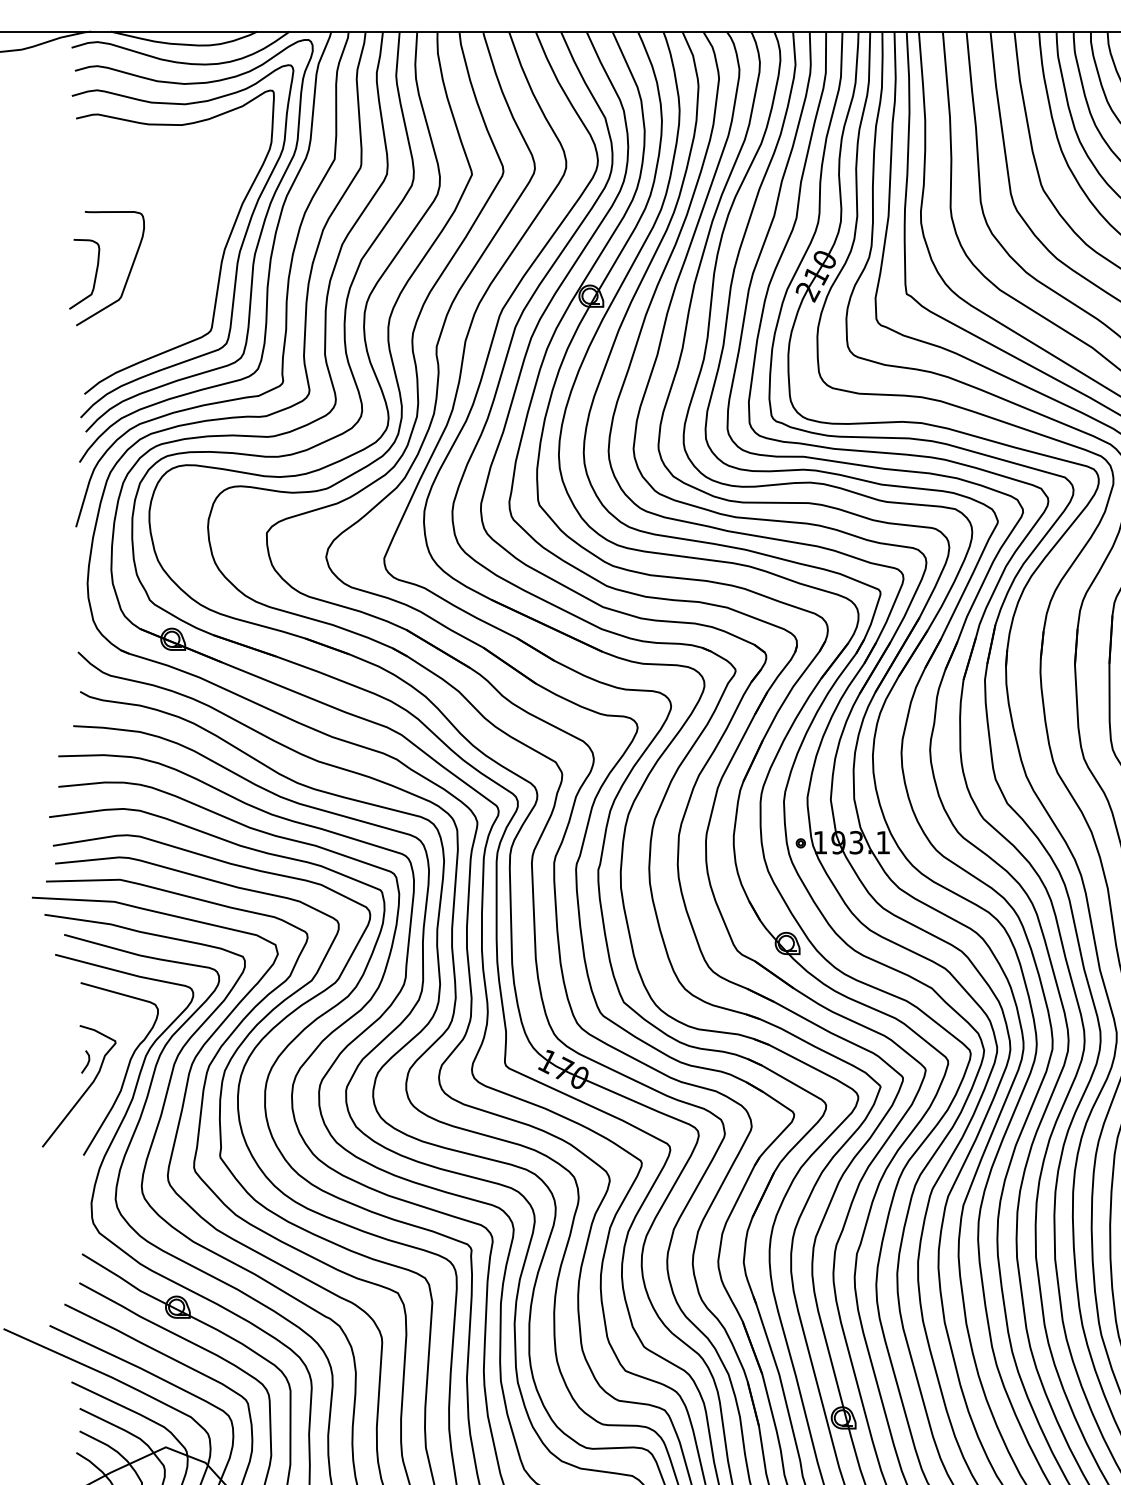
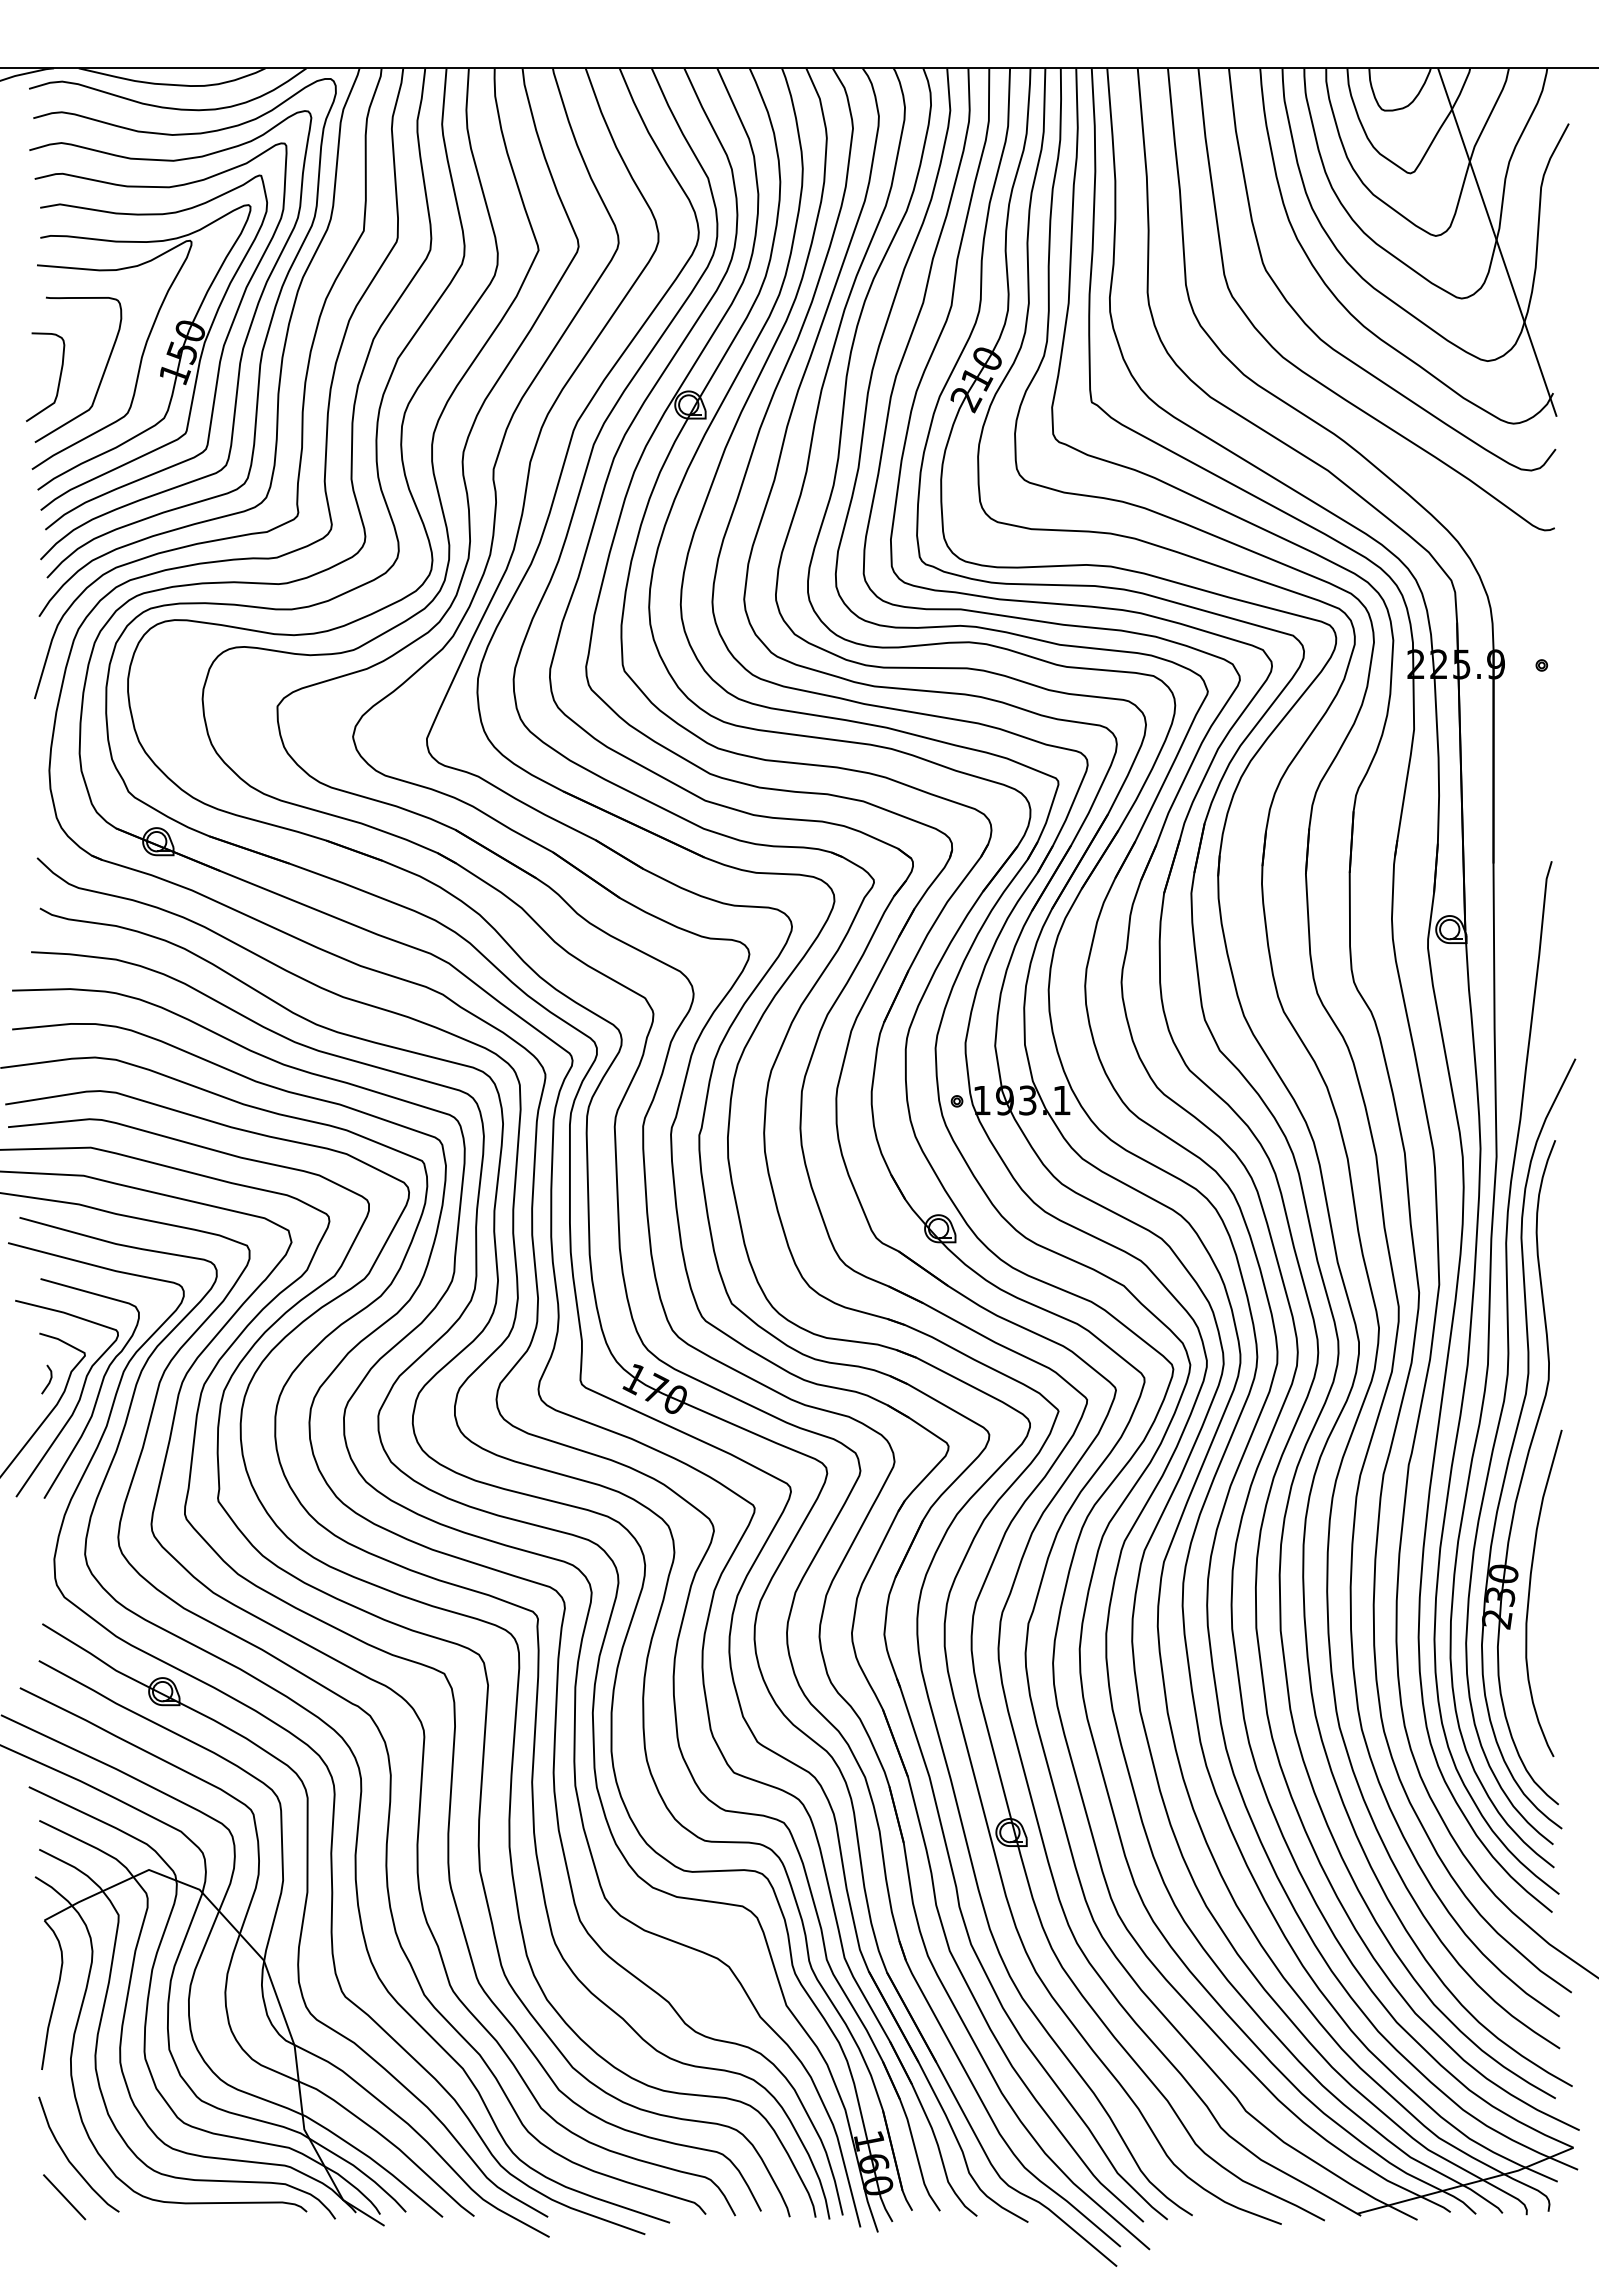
part: (166, 247) -> (149, 342), added
curve: (108, 1080) -> (76, 1403), added

